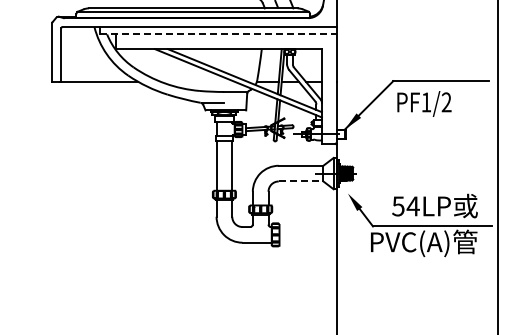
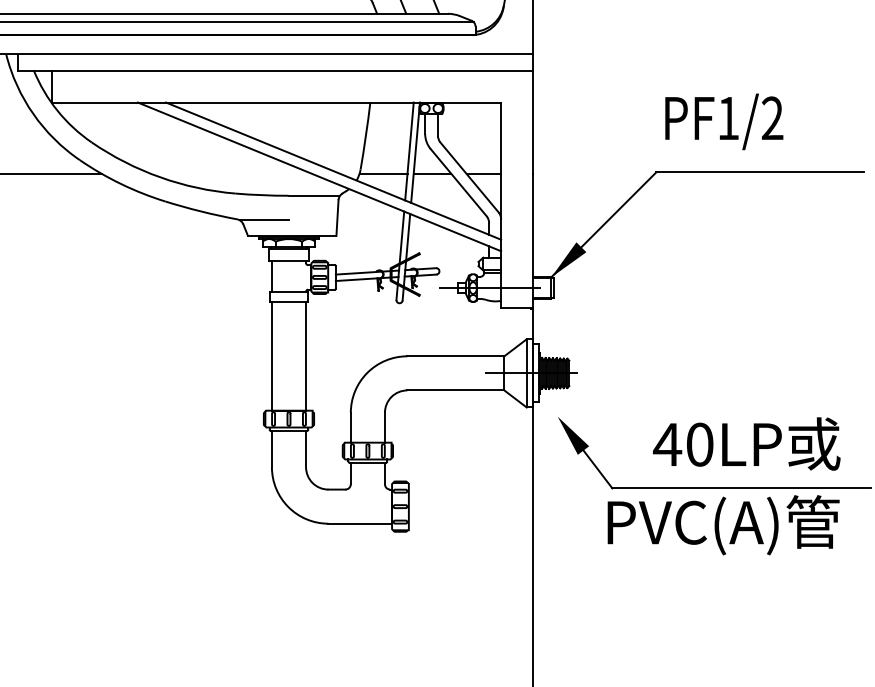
line: (218, 34) -> (276, 70), dashed -> solid
text: (424, 103) -> (724, 120), moved
line: (301, 181) -> (456, 390), dashed -> solid
text: (405, 206) -> (682, 444), 54LP -> 40LP

